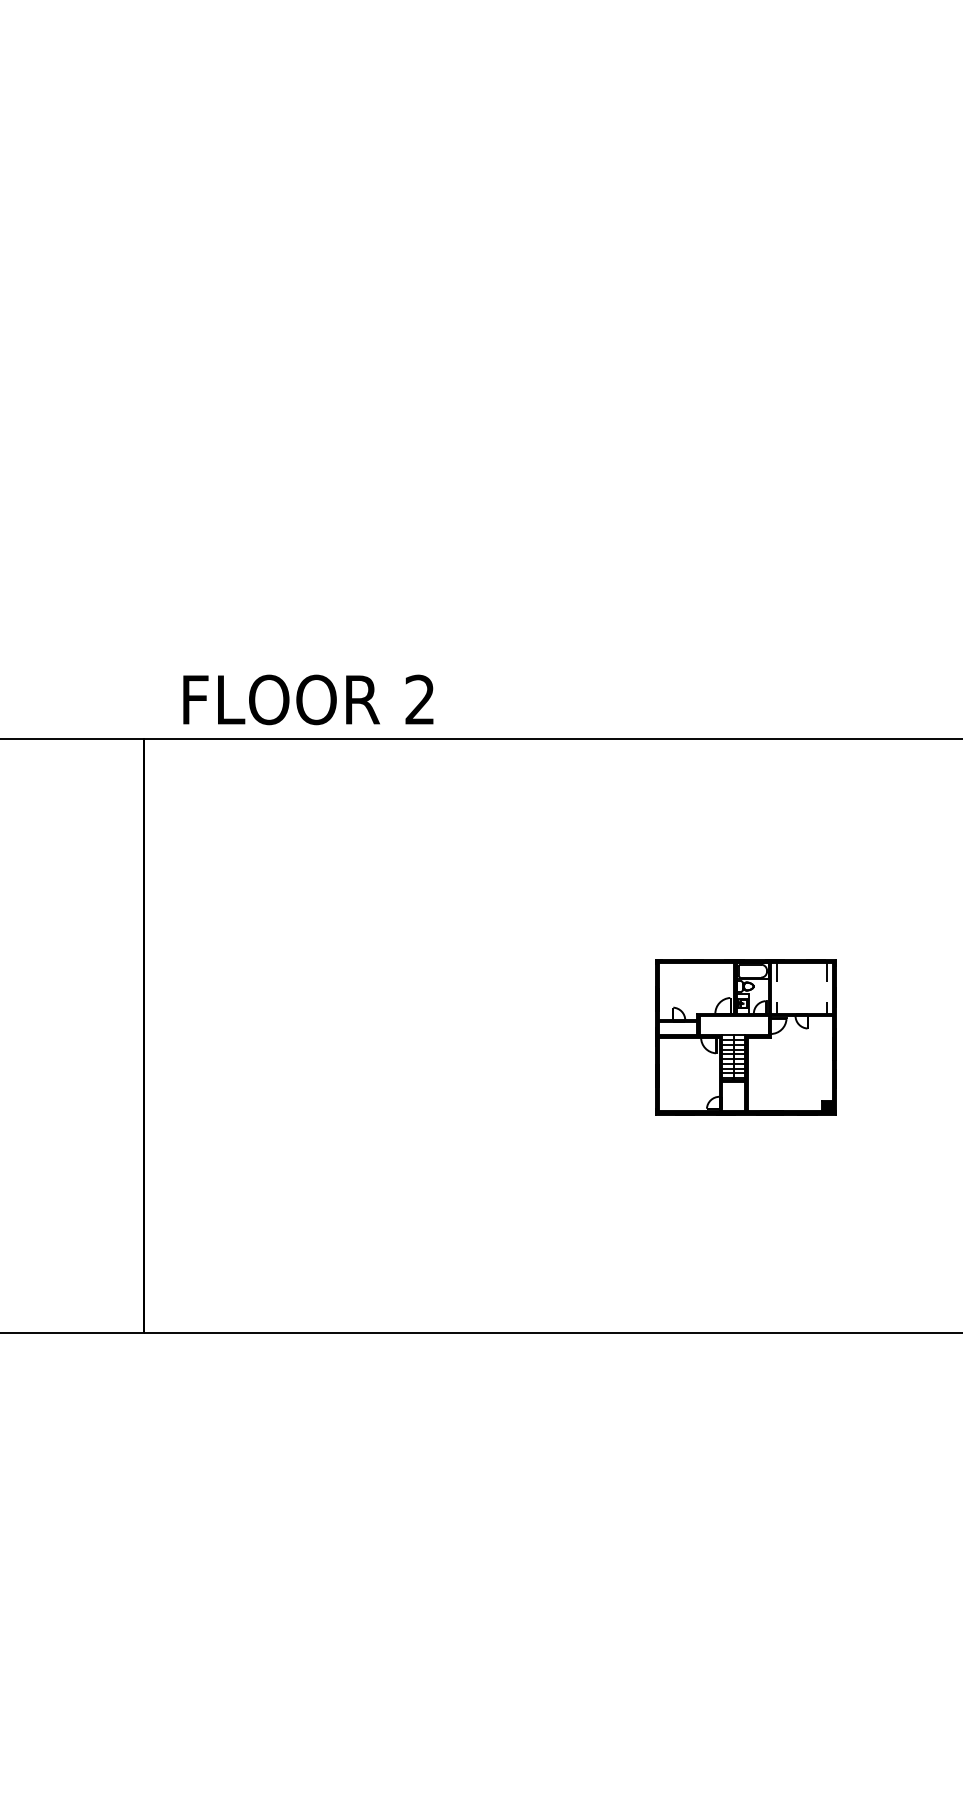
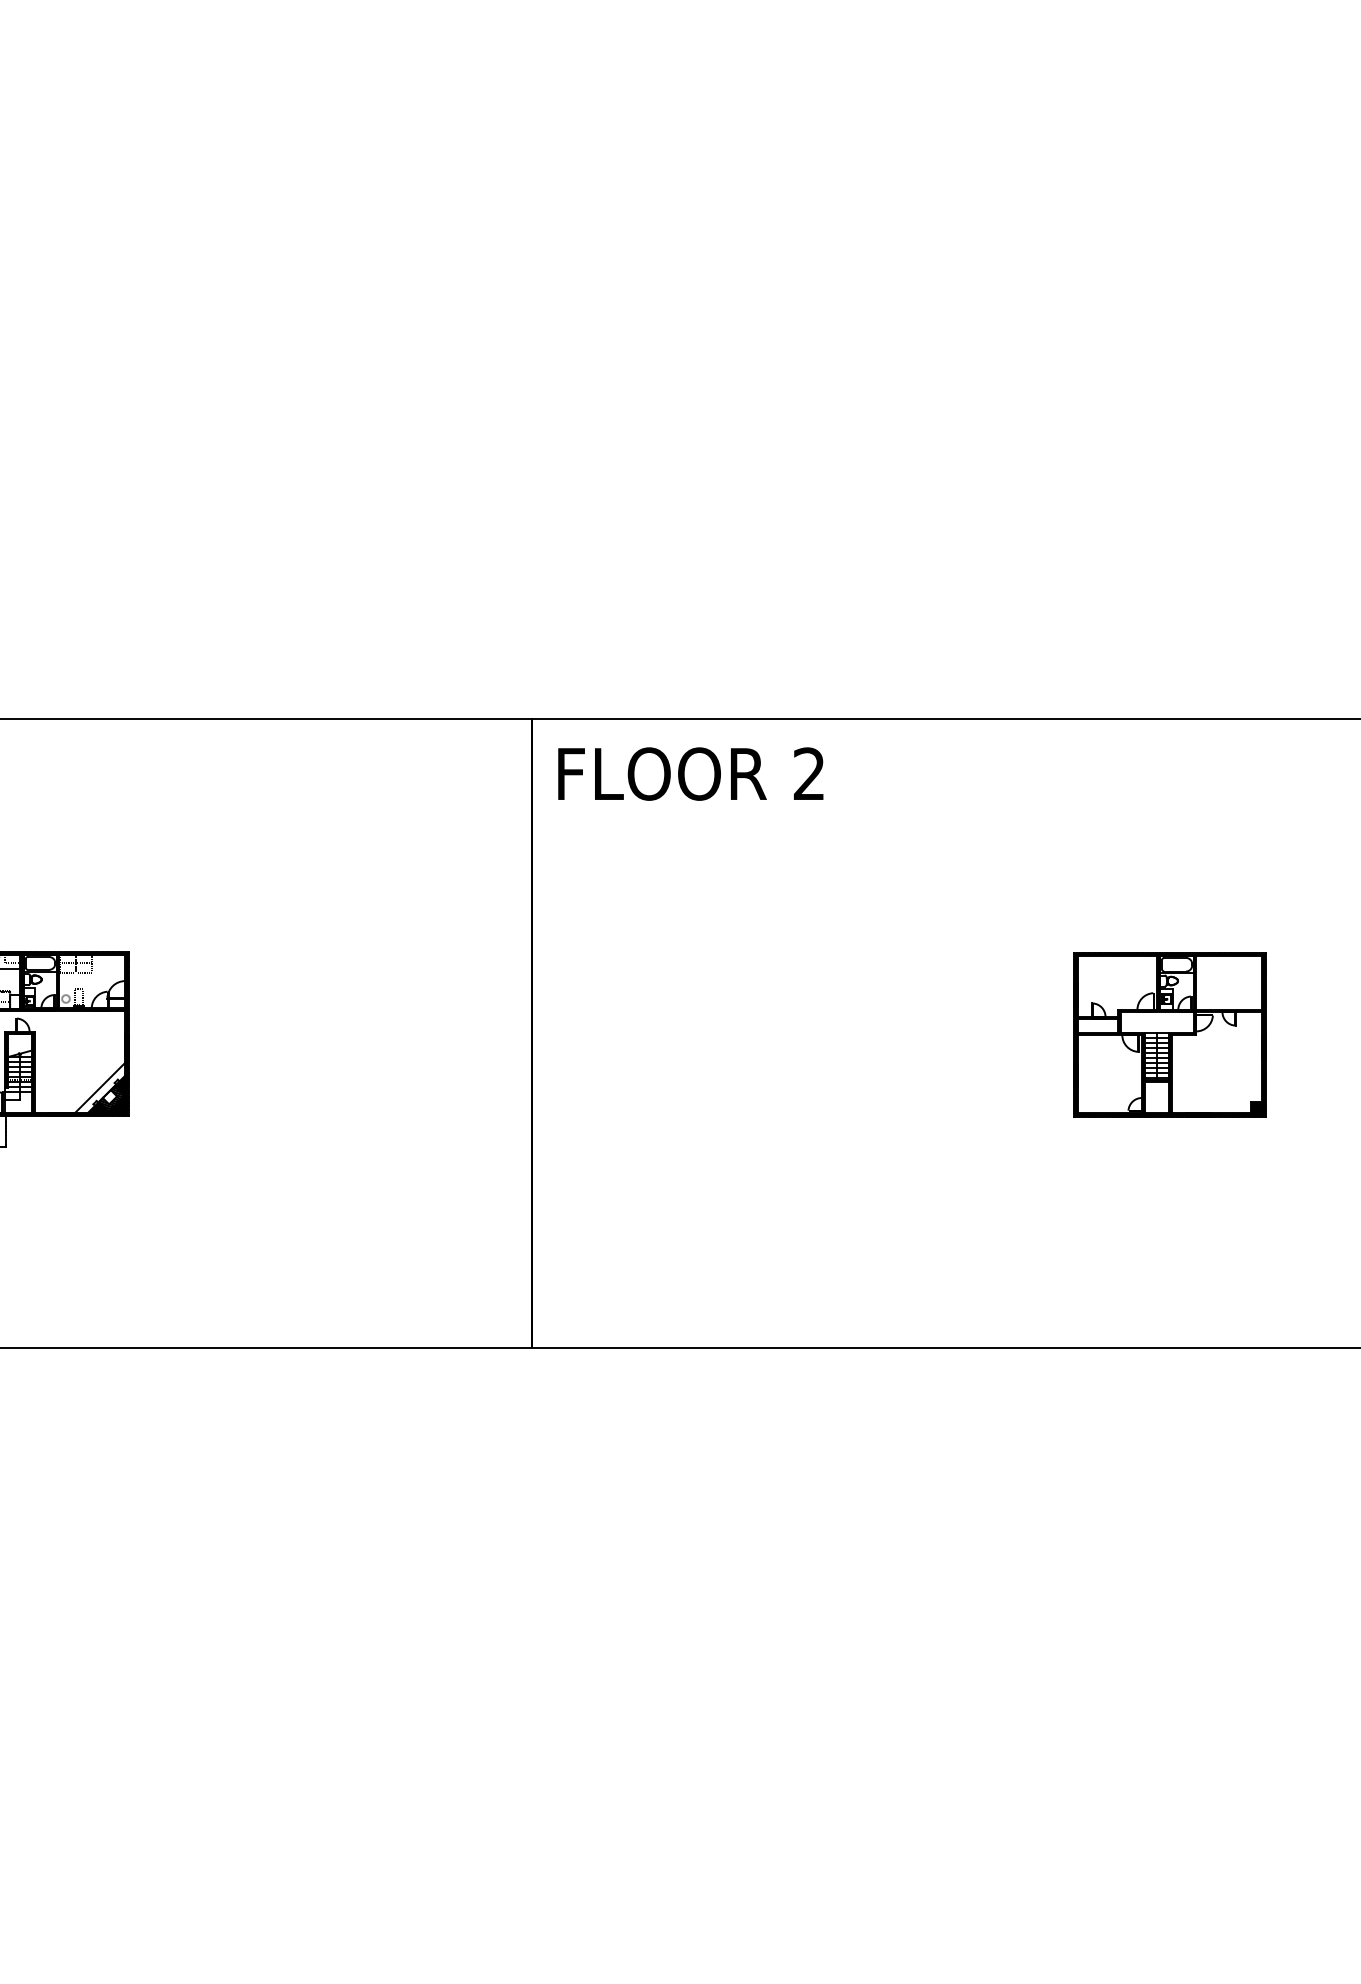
text: (308, 699) -> (690, 773), moved
line: (776, 987) -> (1202, 982), removed
line: (827, 987) -> (1256, 982), removed

